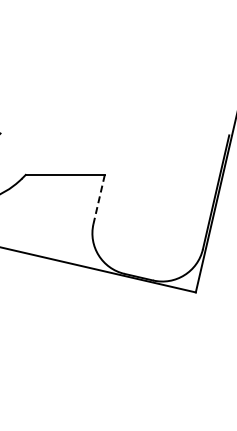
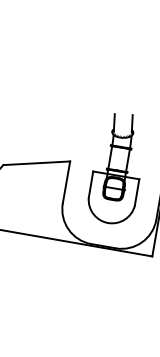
part: (154, 186) -> (112, 168), added
line: (99, 199) -> (66, 182), dashed -> solid

